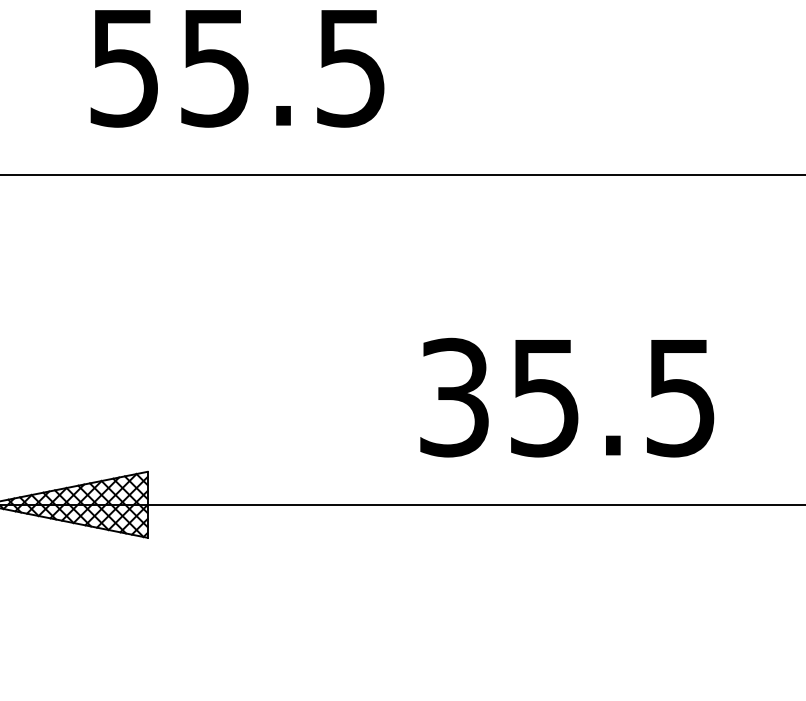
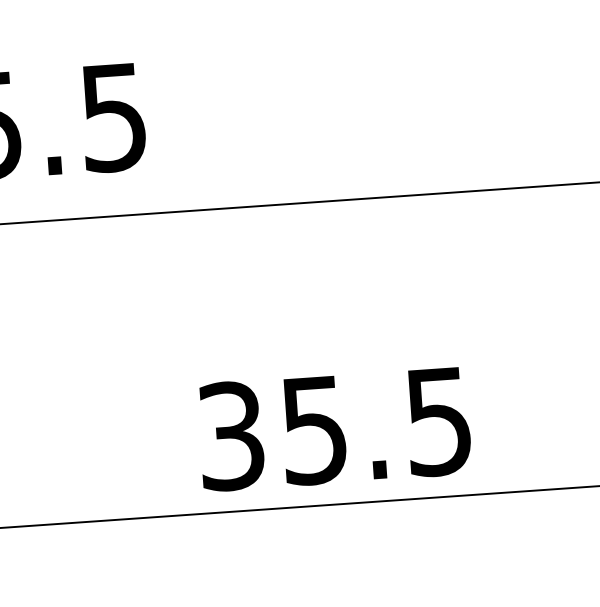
text: (567, 397) -> (334, 428), moved

